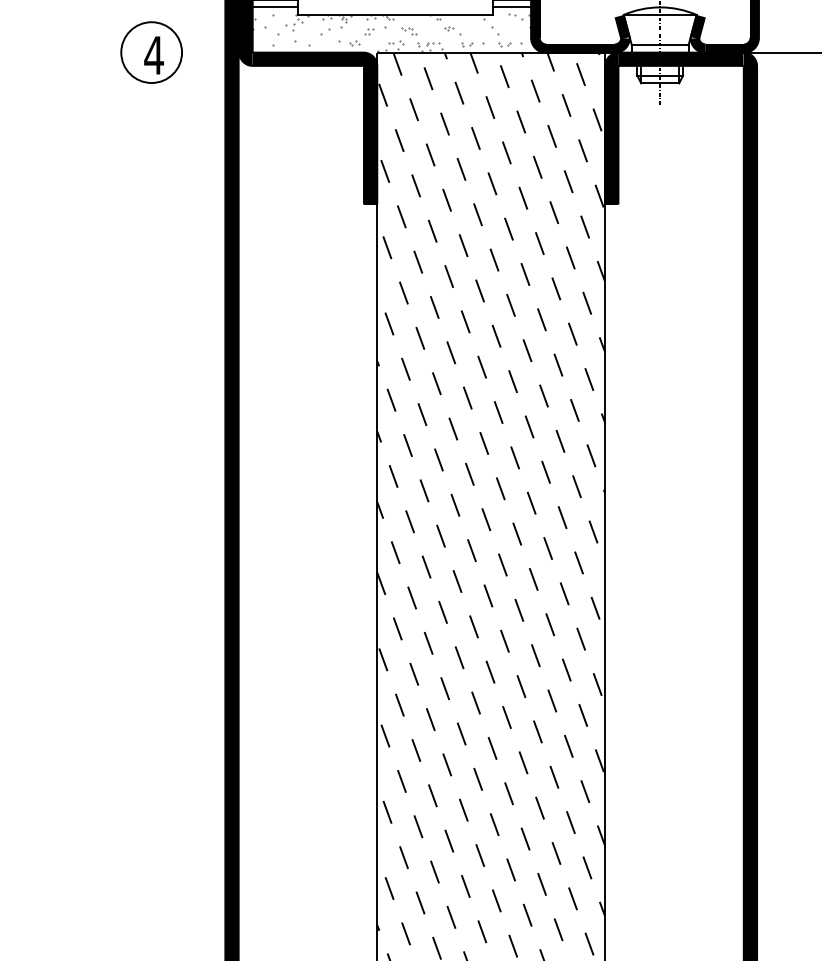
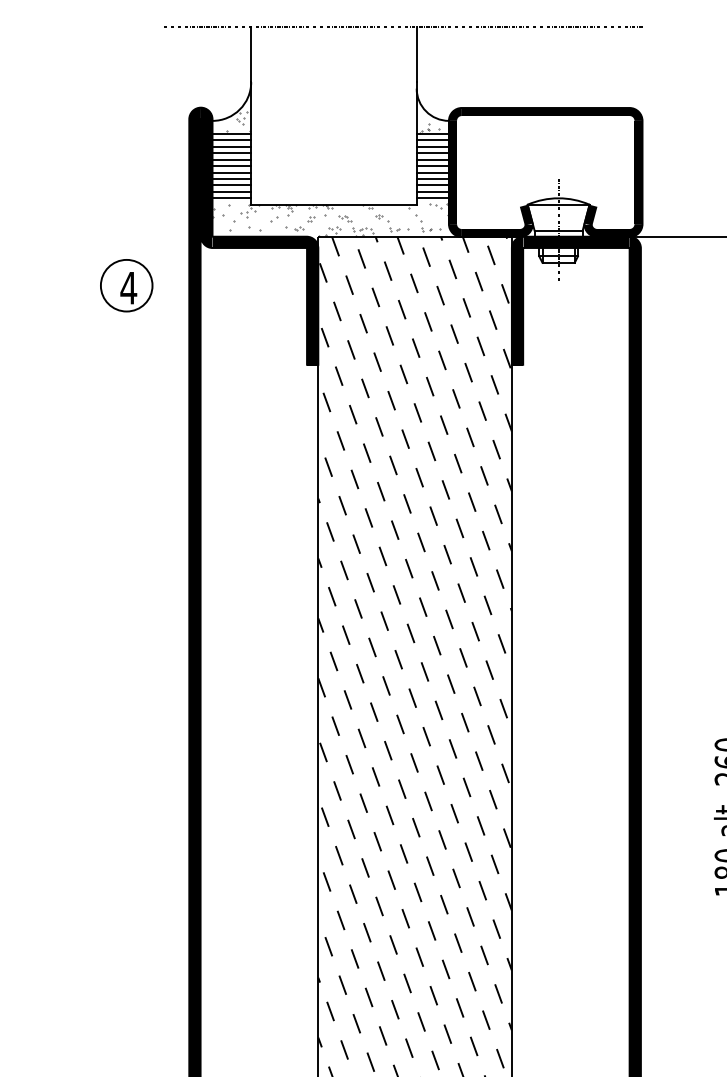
part: (151, 52) -> (126, 285), moved

